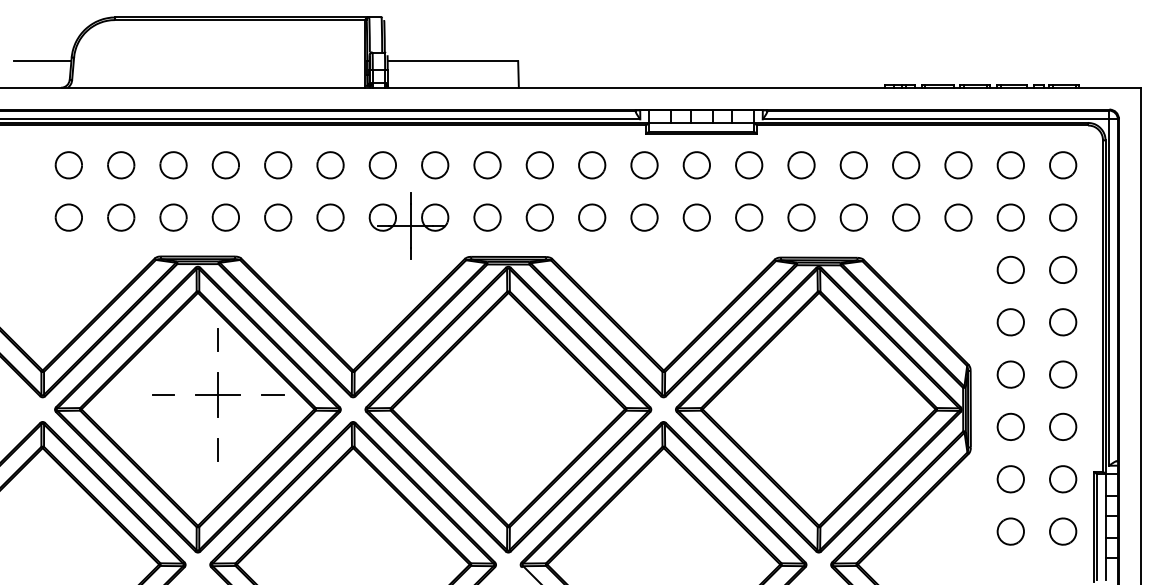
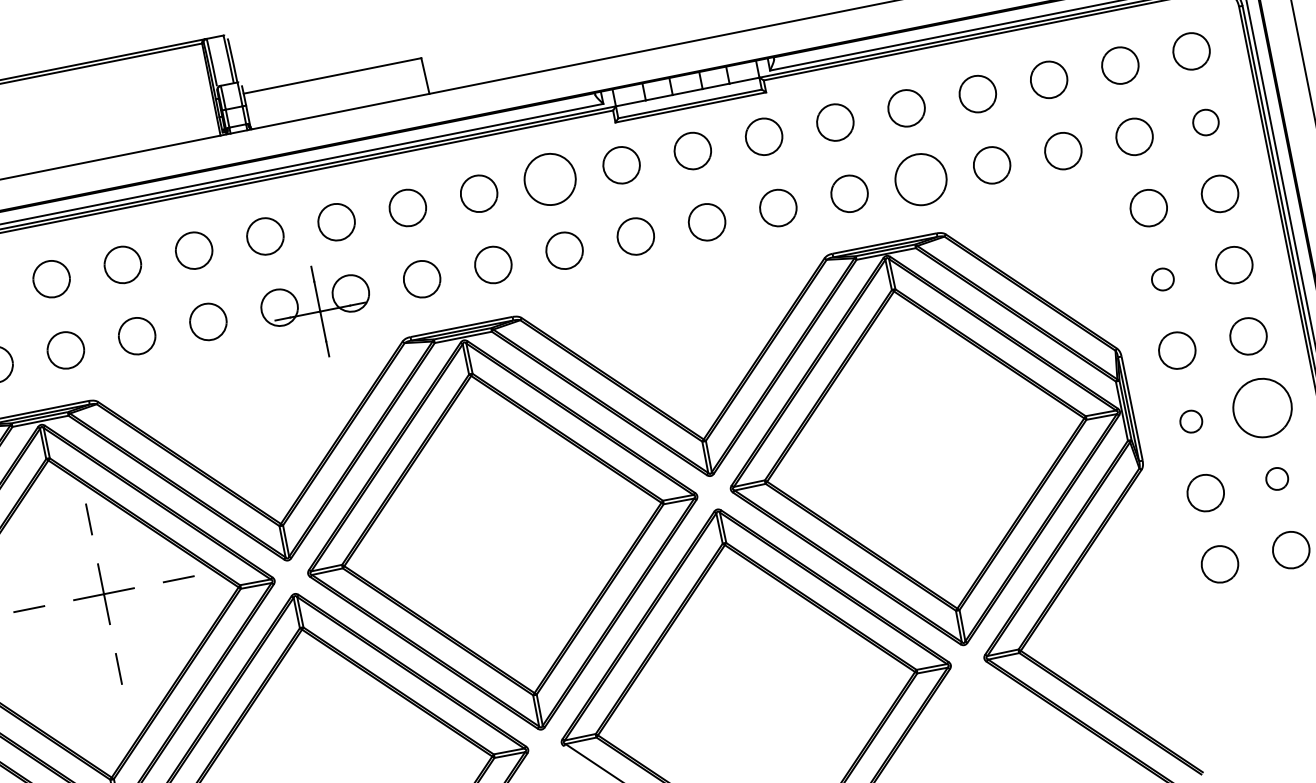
part: (592, 165) -> (550, 179), size x1.4
part: (853, 217) -> (920, 179), size x1.4
part: (1063, 217) -> (1206, 122), size x0.7
part: (1010, 322) -> (1162, 279), size x0.6
part: (1010, 426) -> (1190, 421), size x0.6
part: (1063, 426) -> (1263, 406), size x1.6
part: (1063, 479) -> (1277, 479), size x0.6

